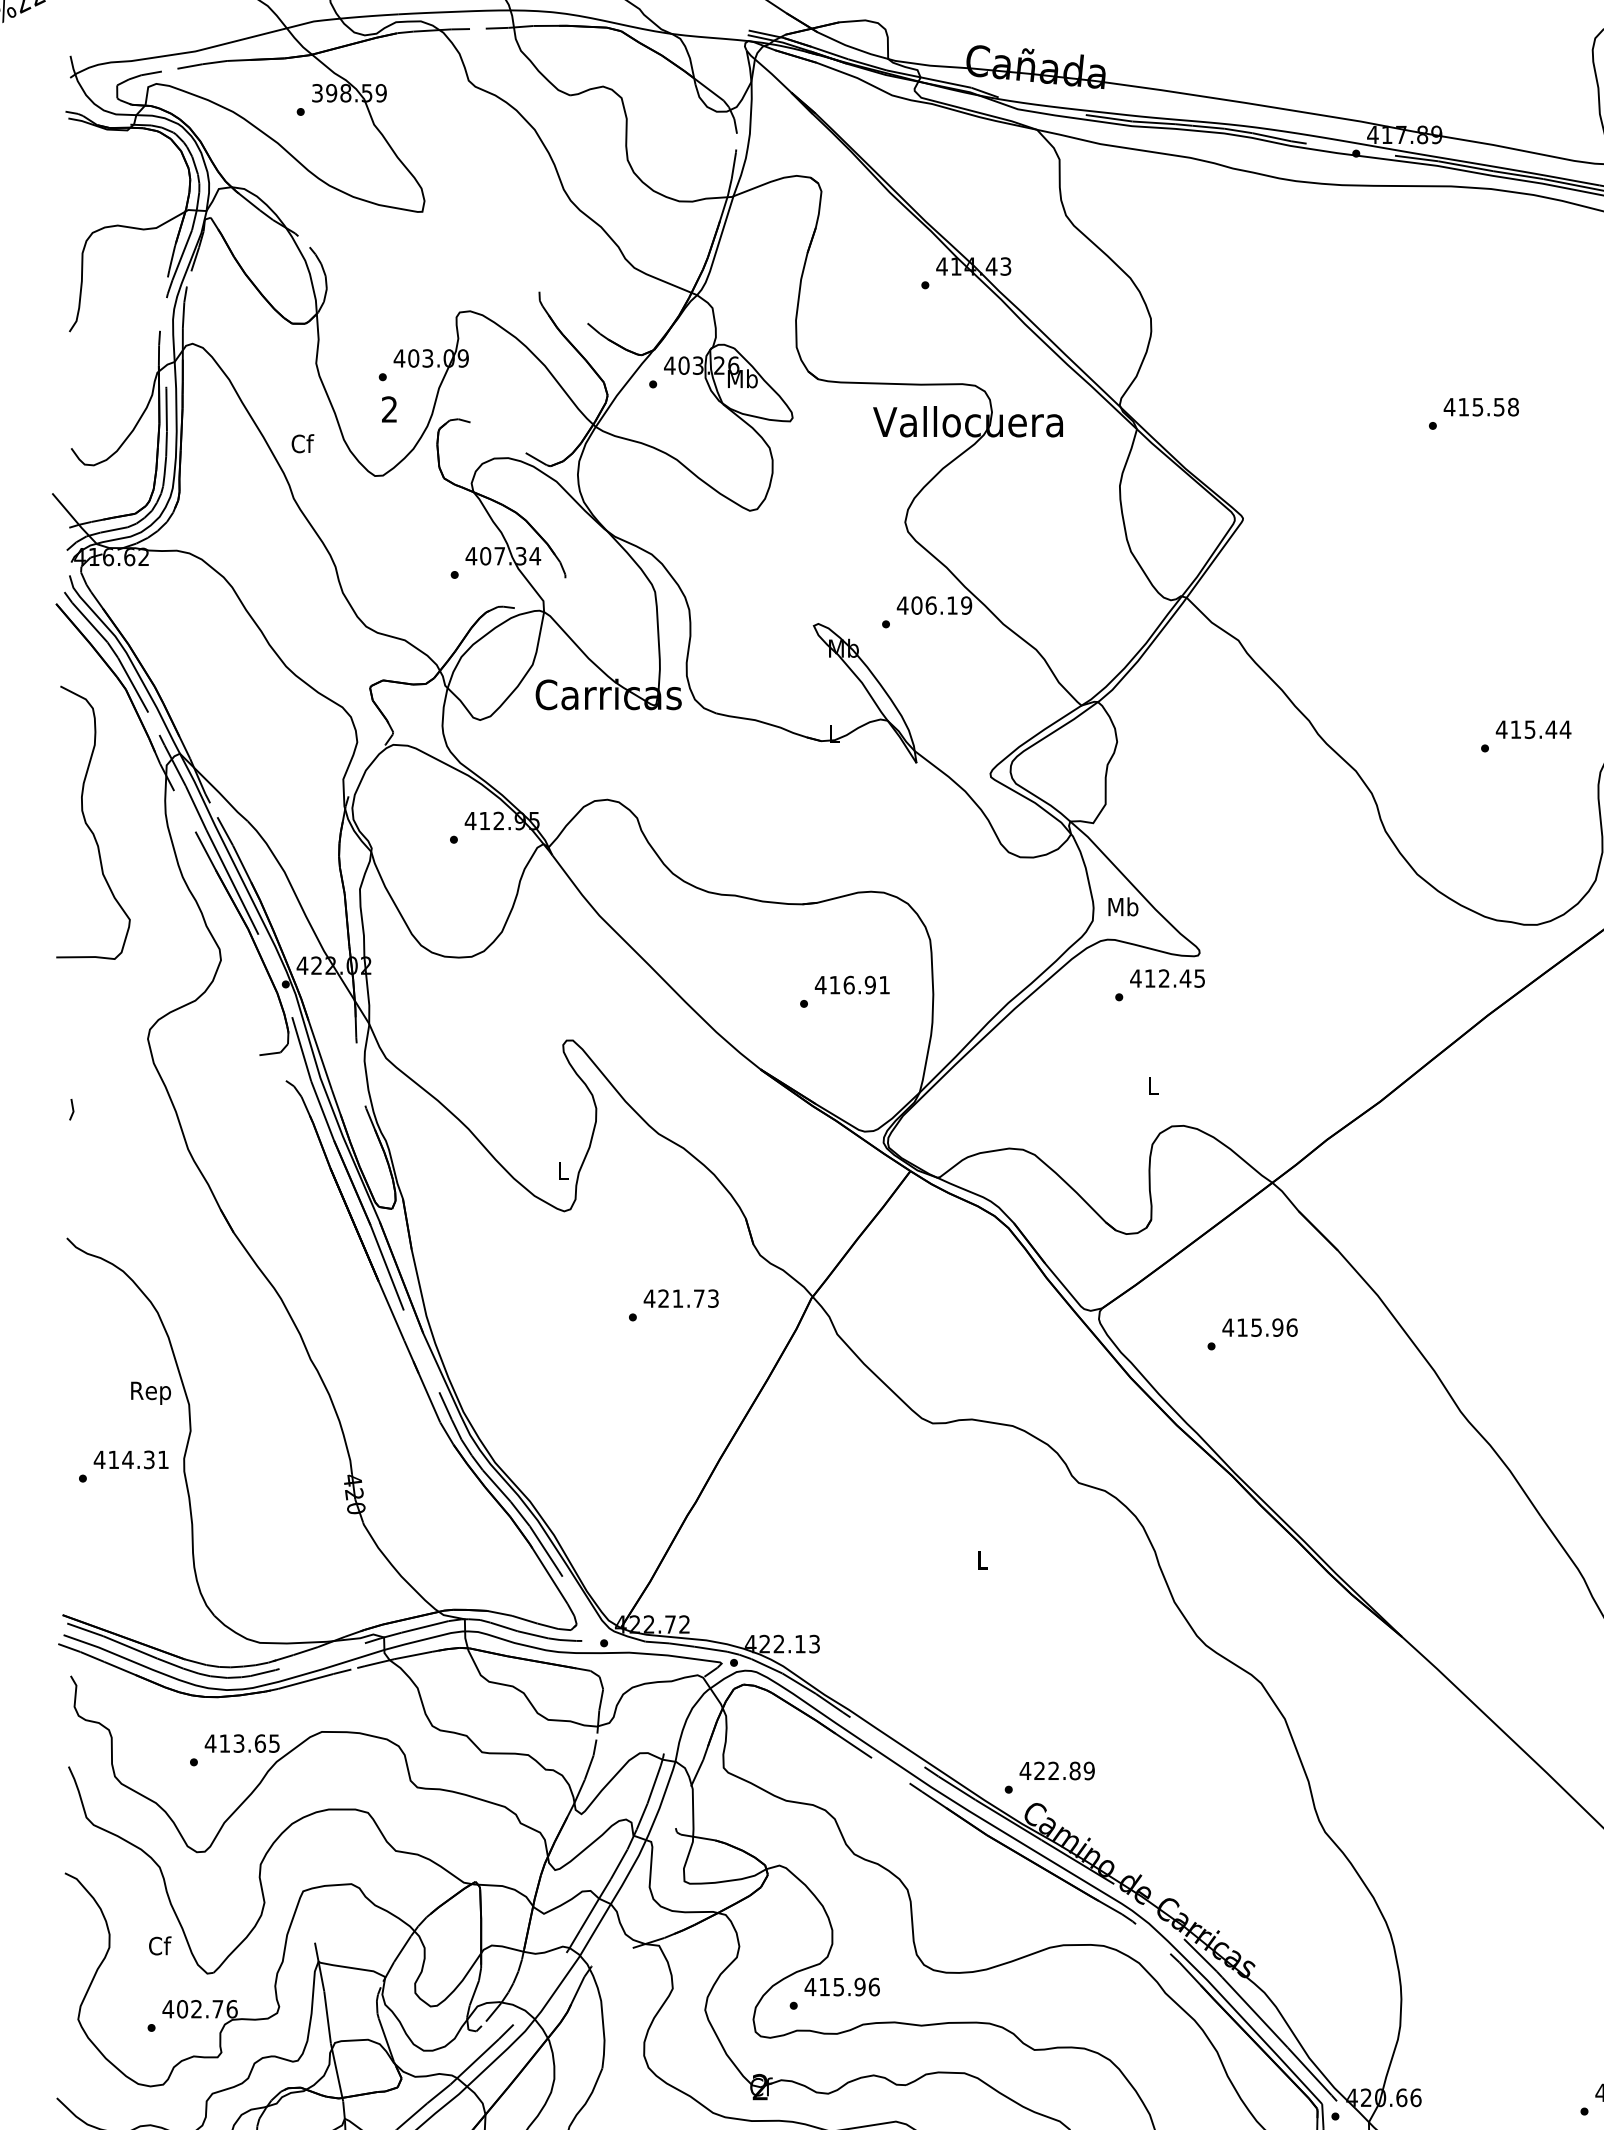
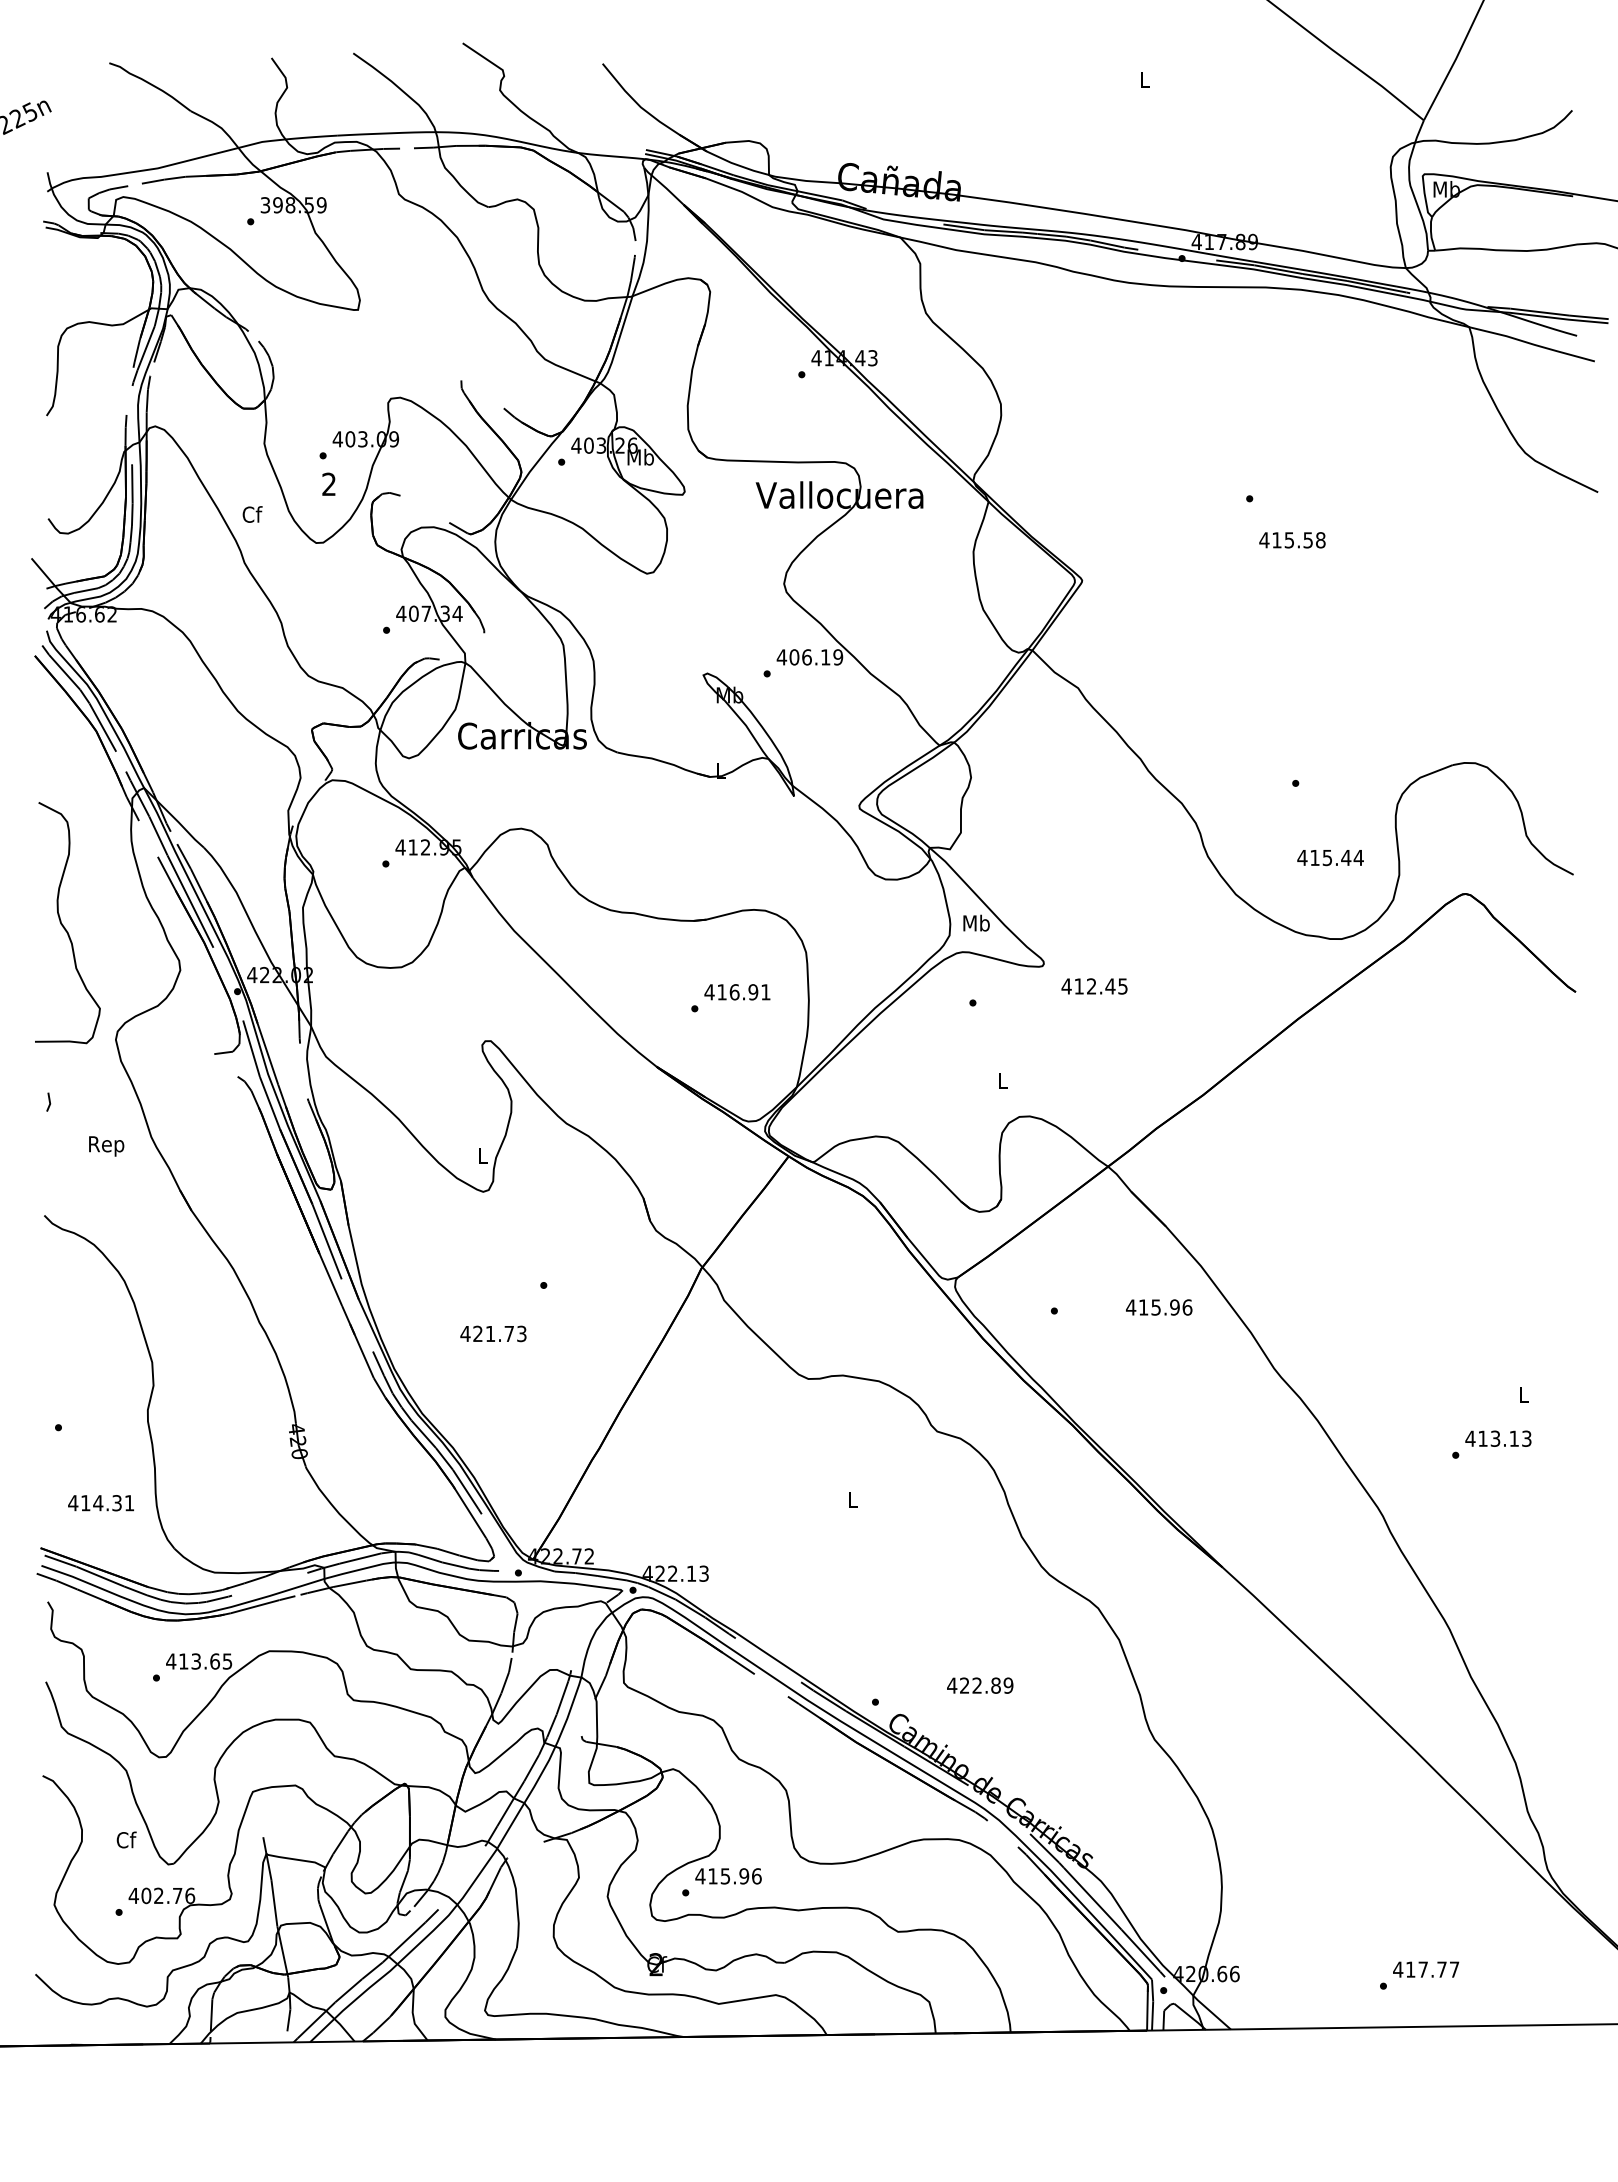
text: (1481, 407) -> (1292, 540), moved
text: (1533, 730) -> (1330, 858), moved
curve: (88, 824) -> (63, 924), moved
text: (1167, 978) -> (1094, 986), moved
text: (681, 1298) -> (493, 1333), moved
text: (1260, 1327) -> (1159, 1307), moved
text: (150, 1393) -> (106, 1146), moved
text: (130, 1460) -> (100, 1503), moved
text: (1057, 1770) -> (980, 1685), moved

